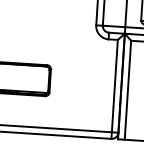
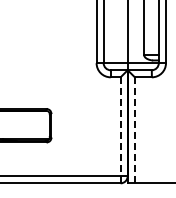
line: (114, 88) -> (120, 129), solid -> dashed
line: (127, 89) -> (134, 129), solid -> dashed

